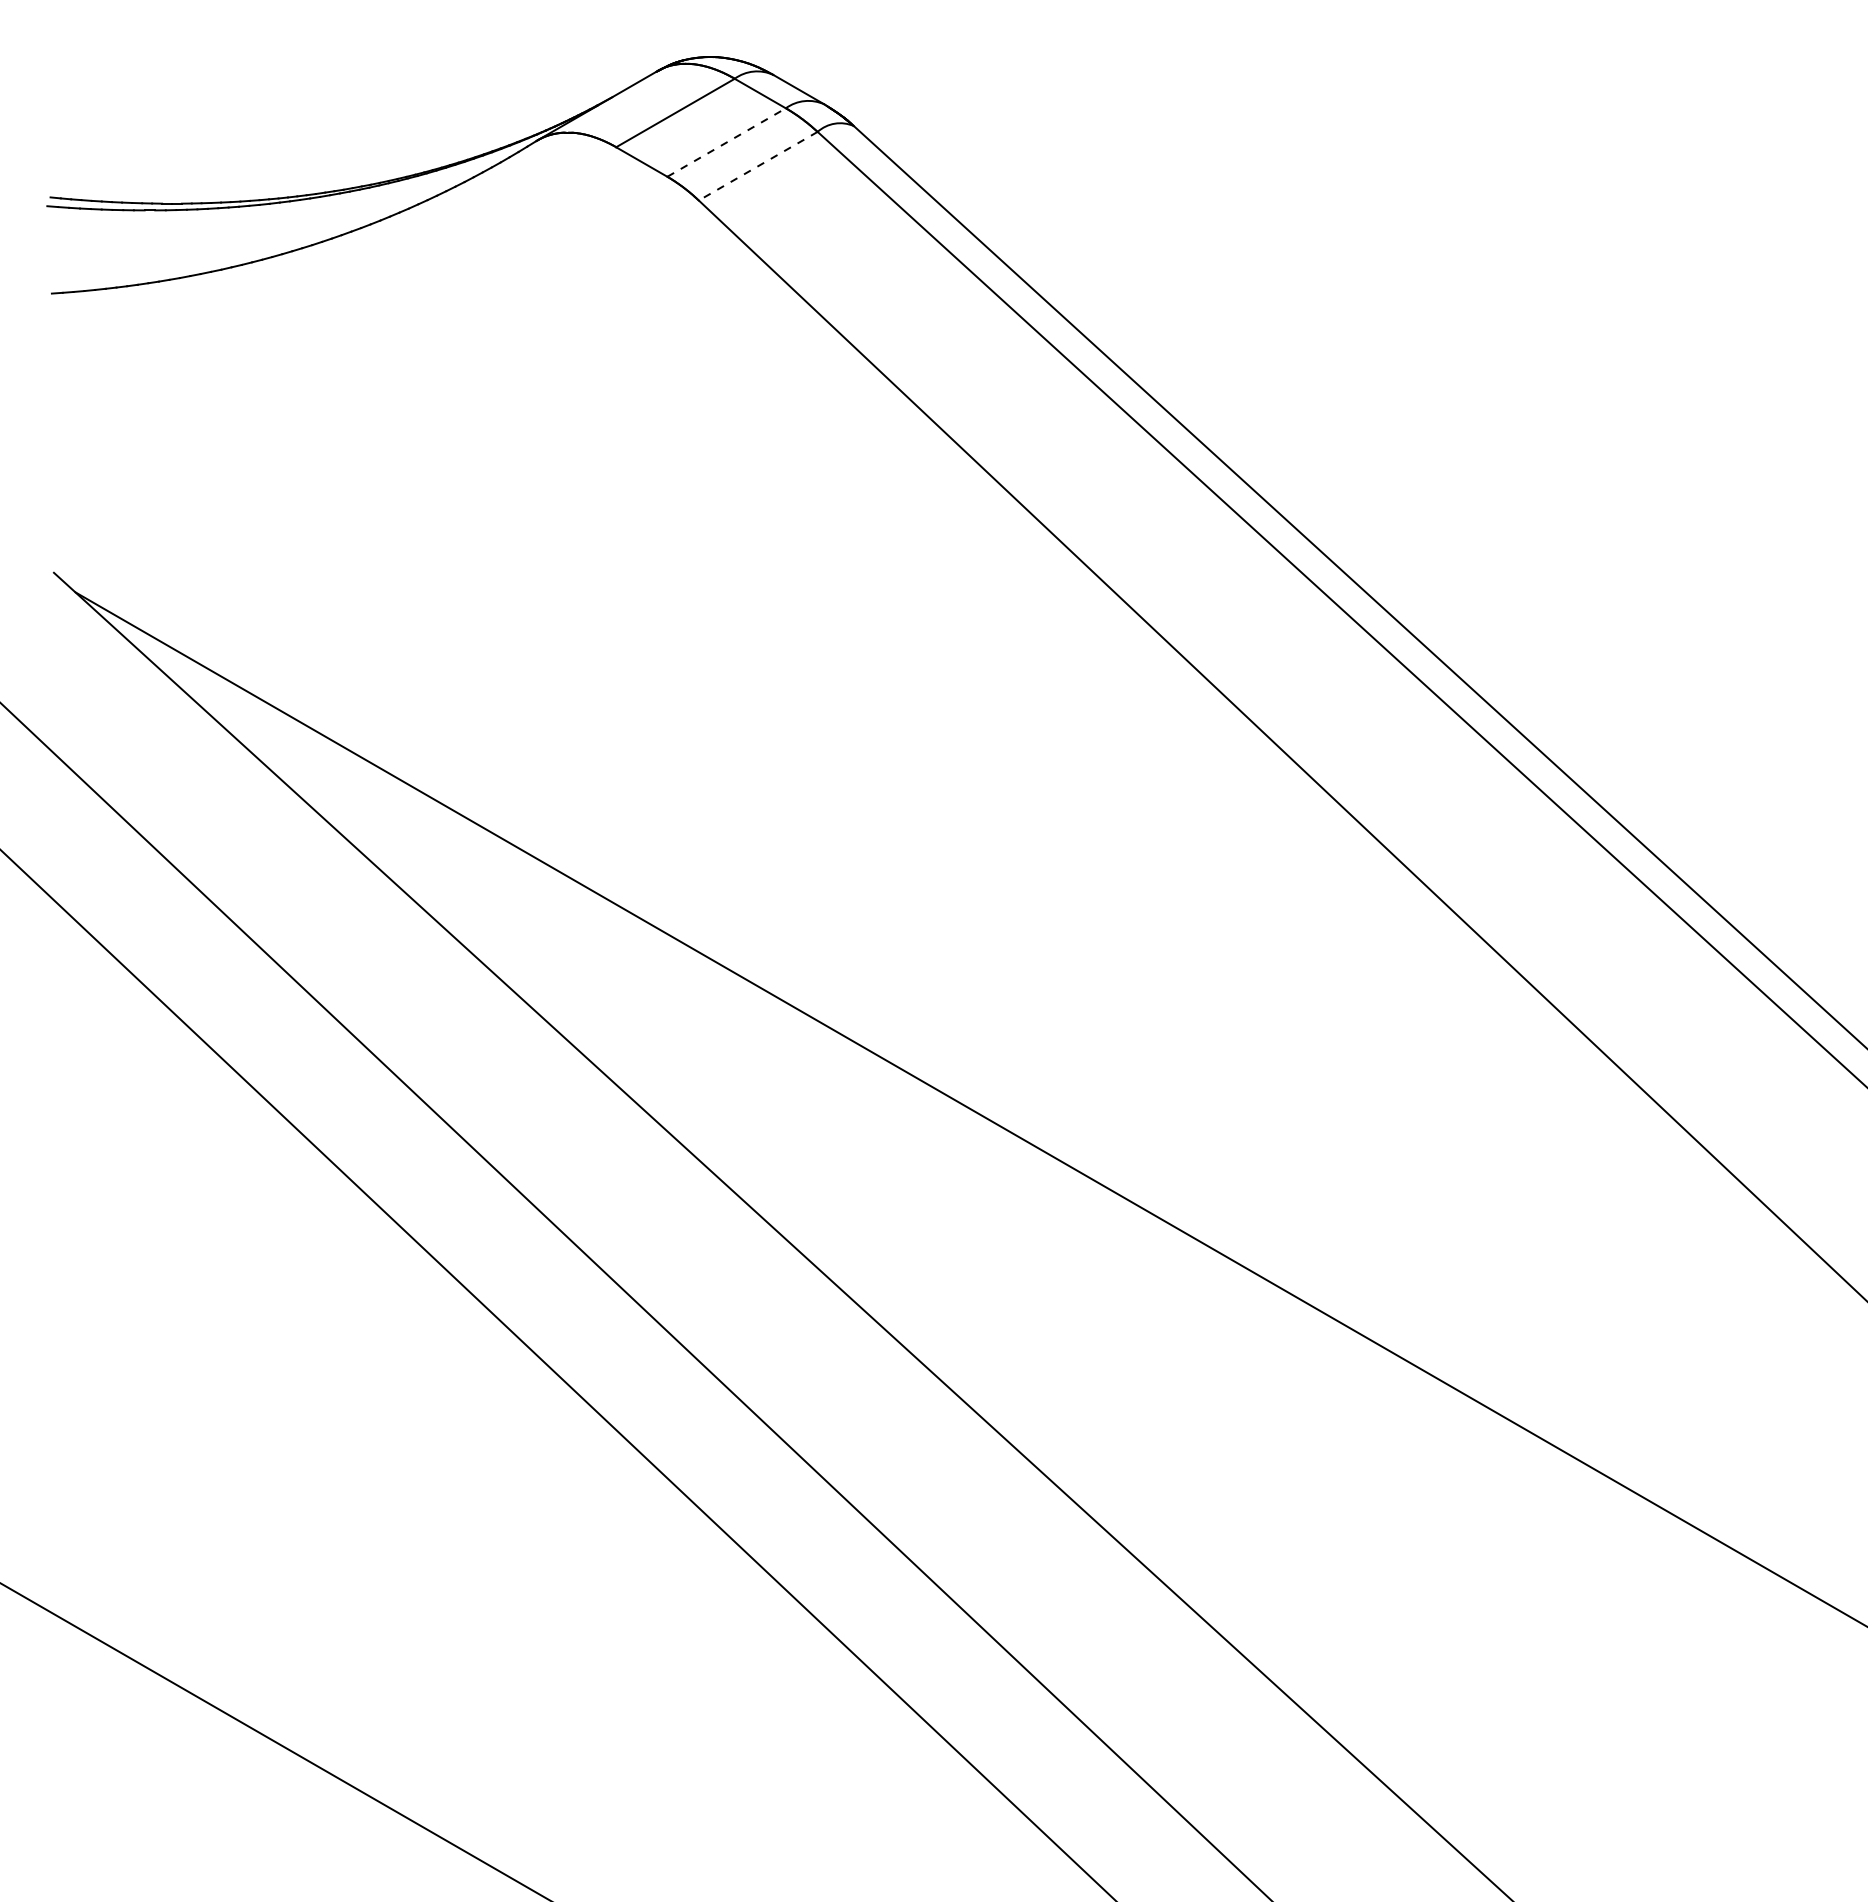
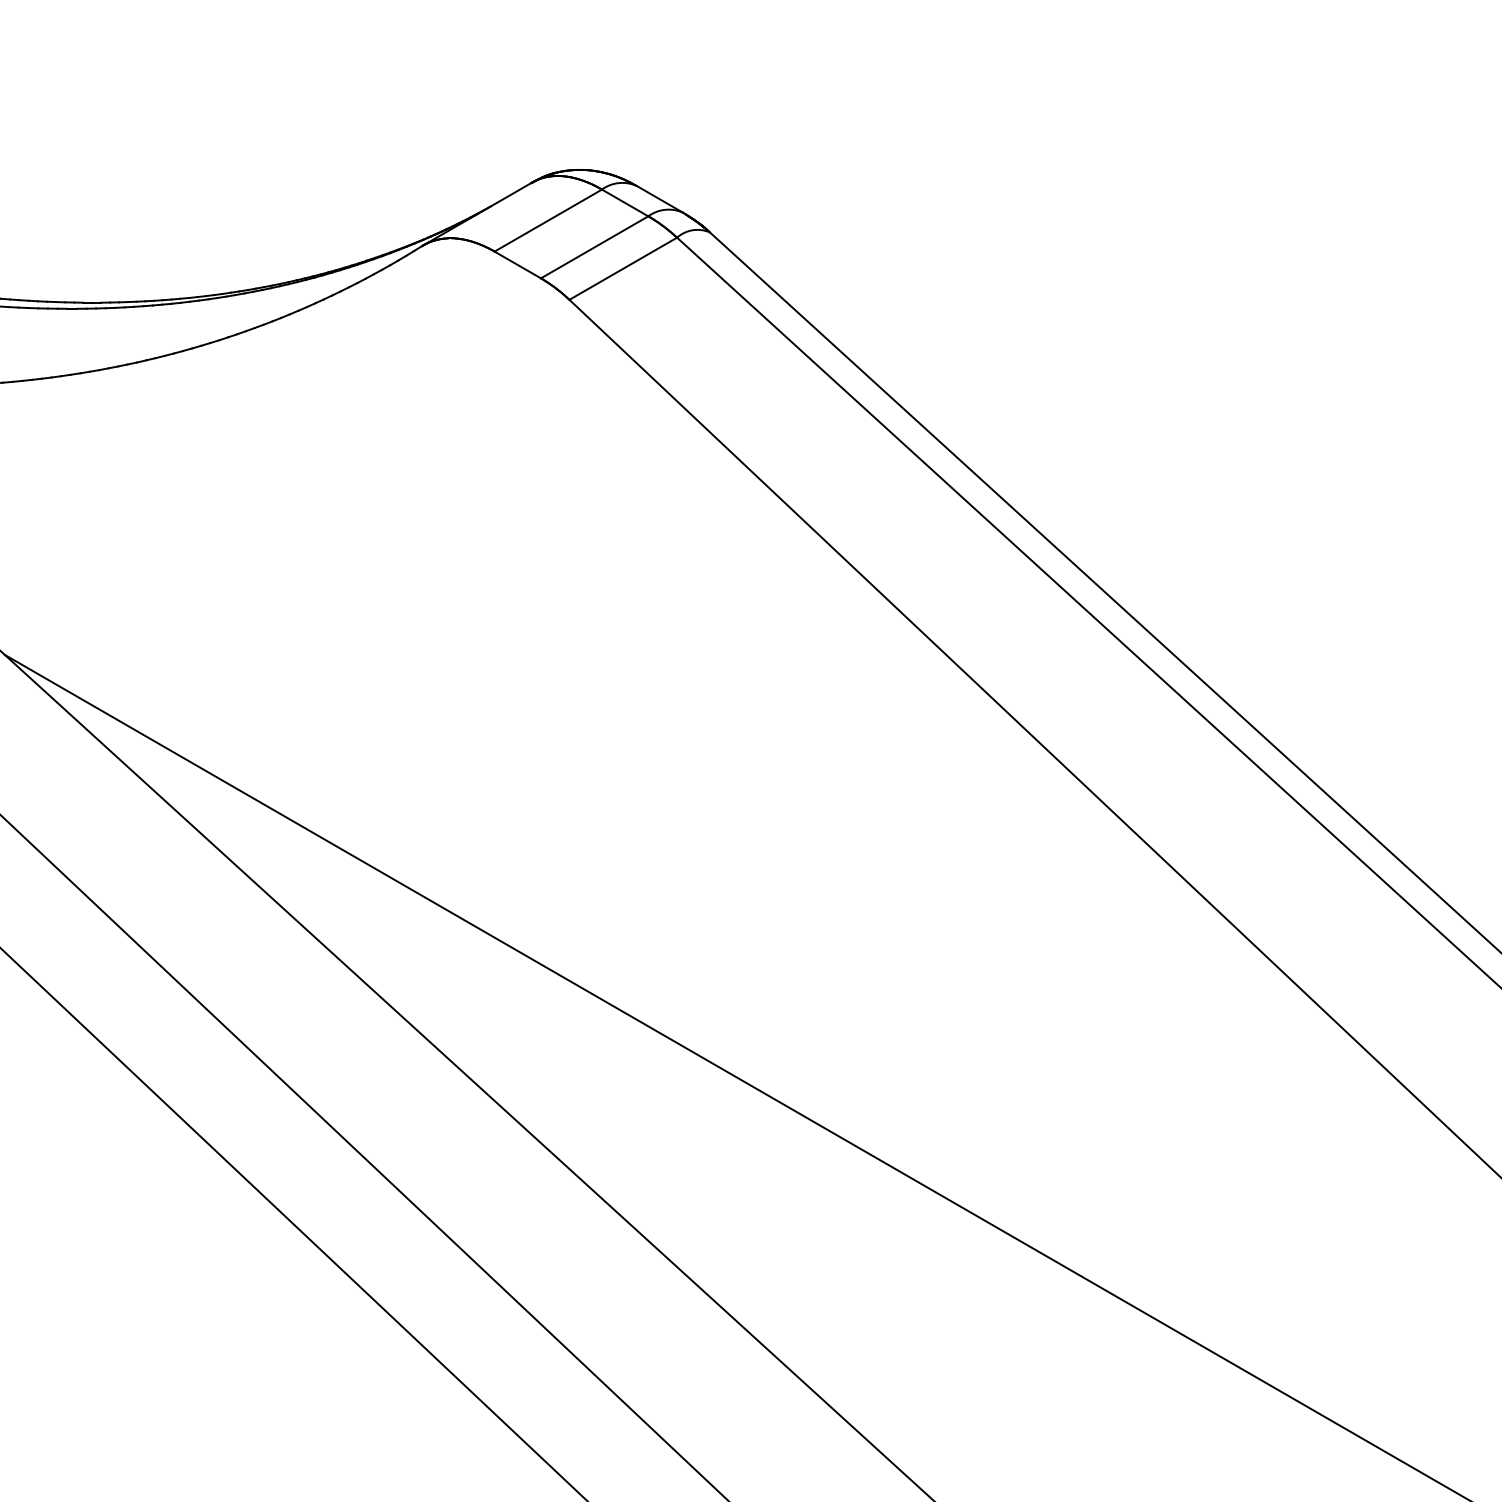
line: (727, 142) -> (595, 247), dashed -> solid
line: (758, 166) -> (623, 269), dashed -> solid

